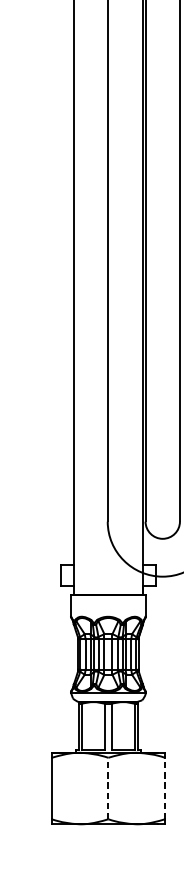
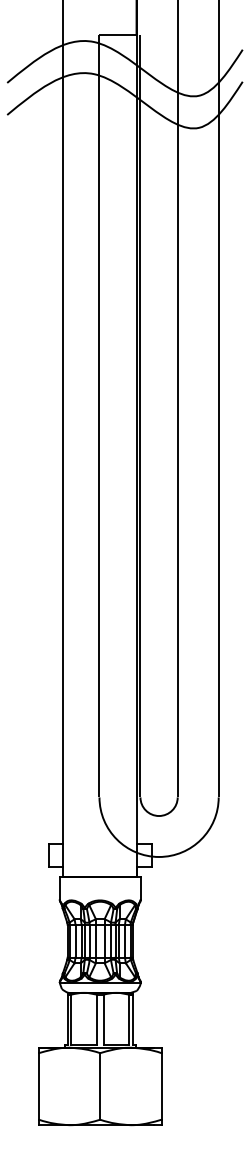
line: (108, 787) -> (100, 1085), dashed -> solid
line: (164, 787) -> (161, 1085), dashed -> solid

